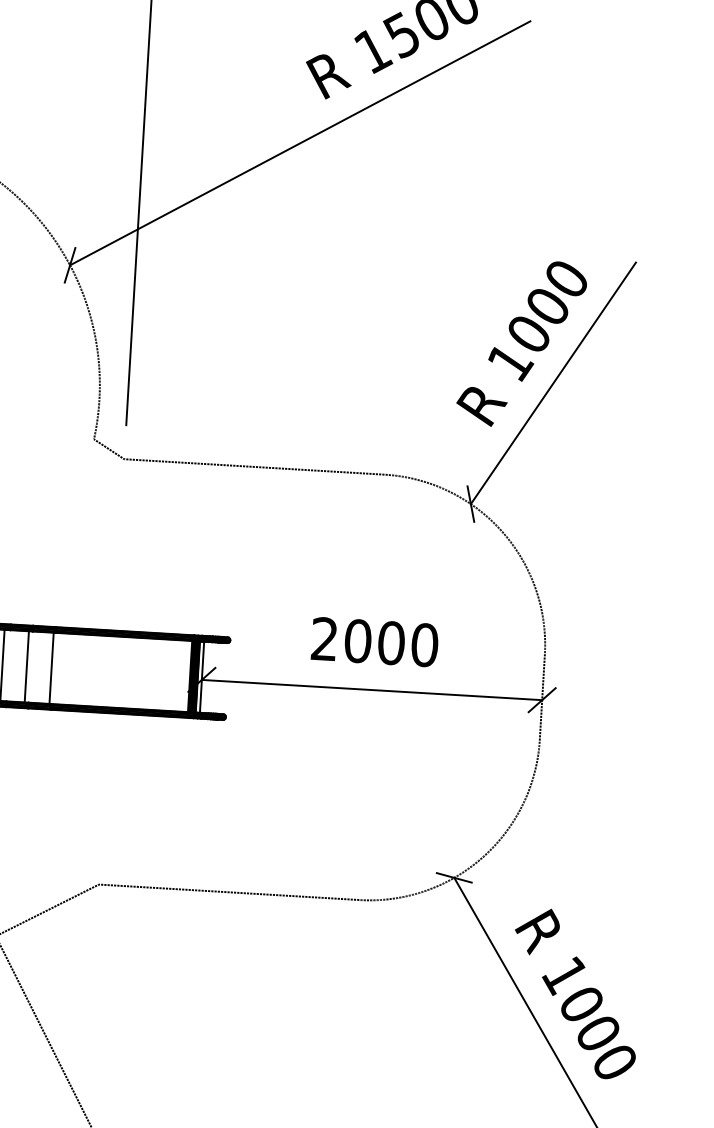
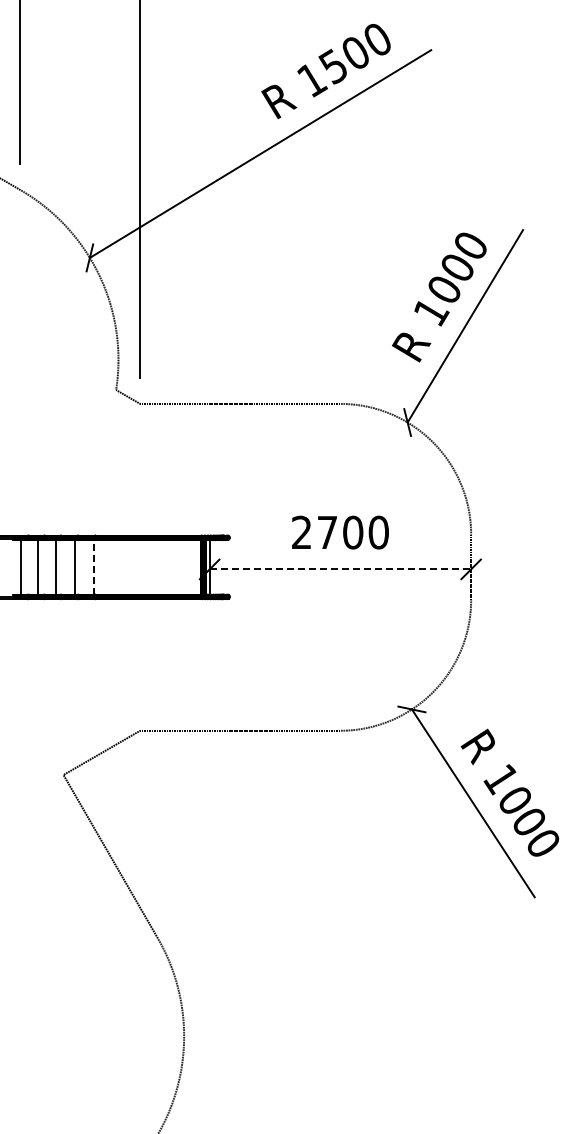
text: (358, 641) -> (327, 532), 2000 -> 2700
line: (52, 667) -> (94, 566), solid -> dashed
line: (372, 690) -> (340, 569), solid -> dashed

